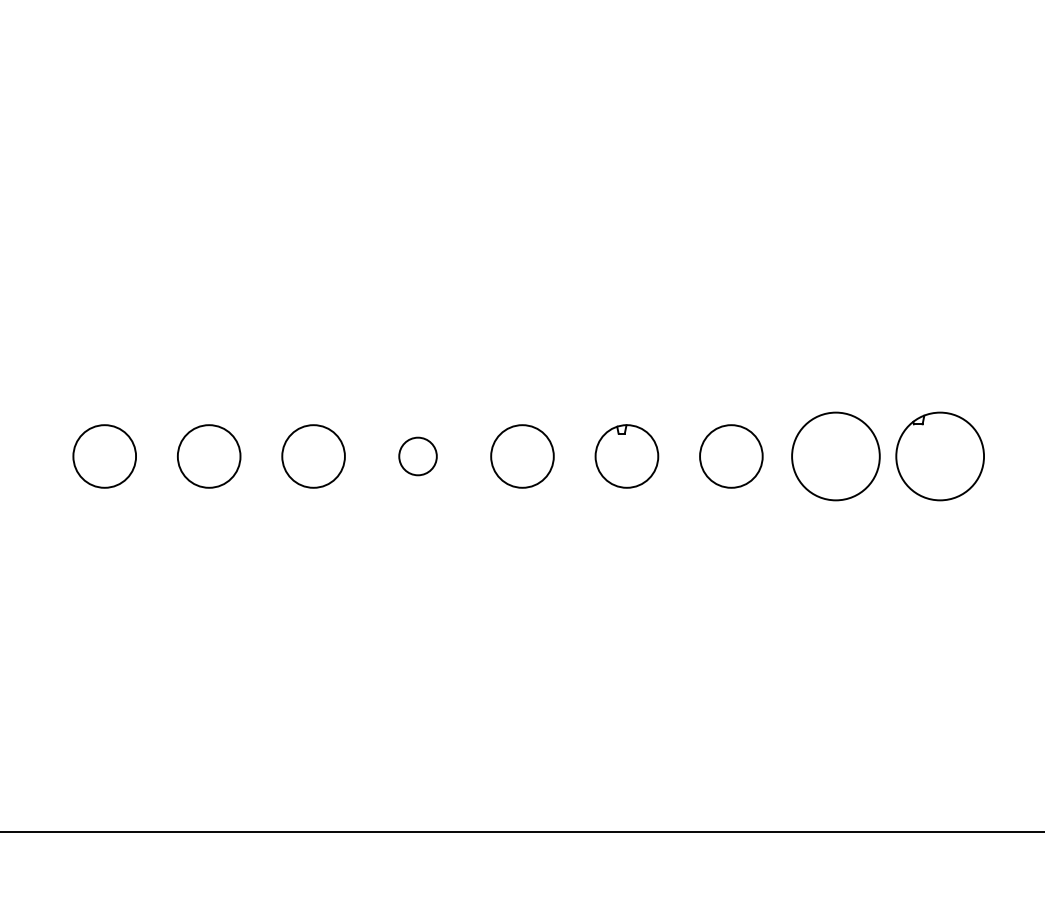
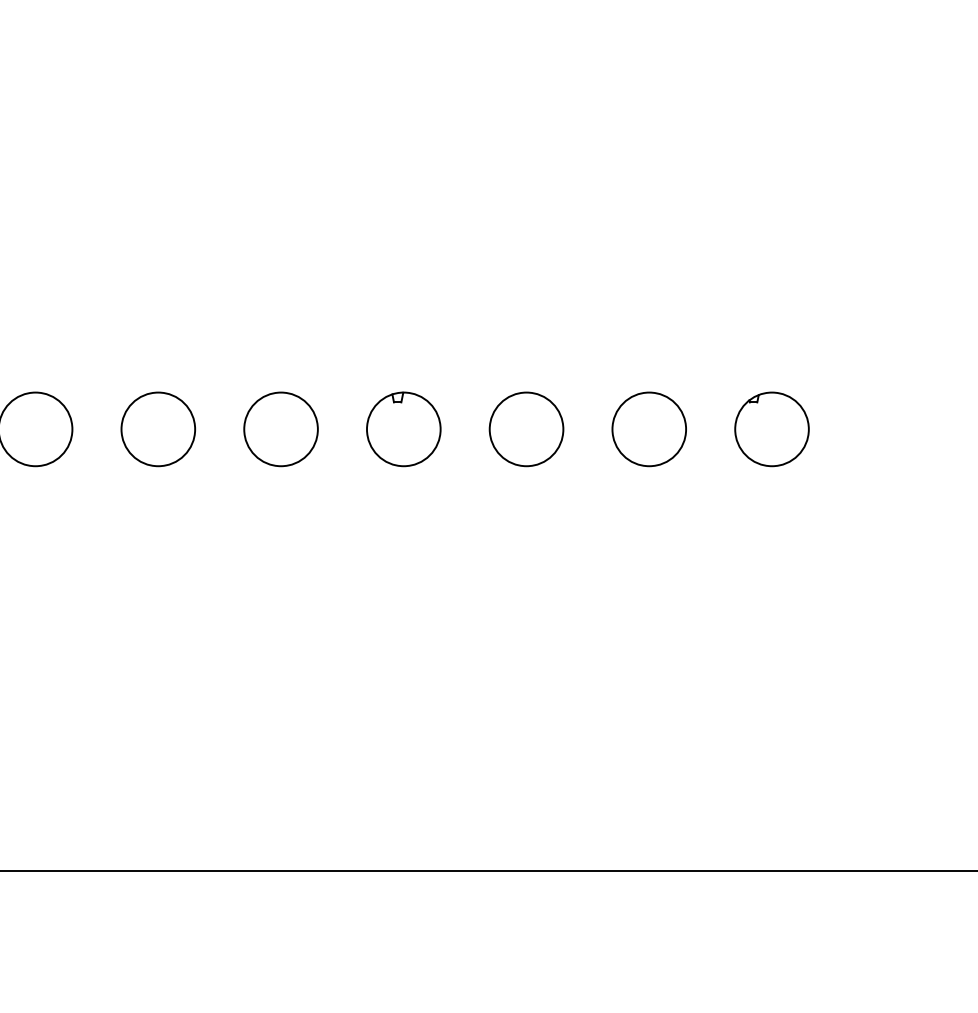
circle: (417, 456) -> (157, 429), size x1.67
circle: (835, 456) -> (648, 429), size x0.71
part: (940, 456) -> (772, 429), size x0.71

